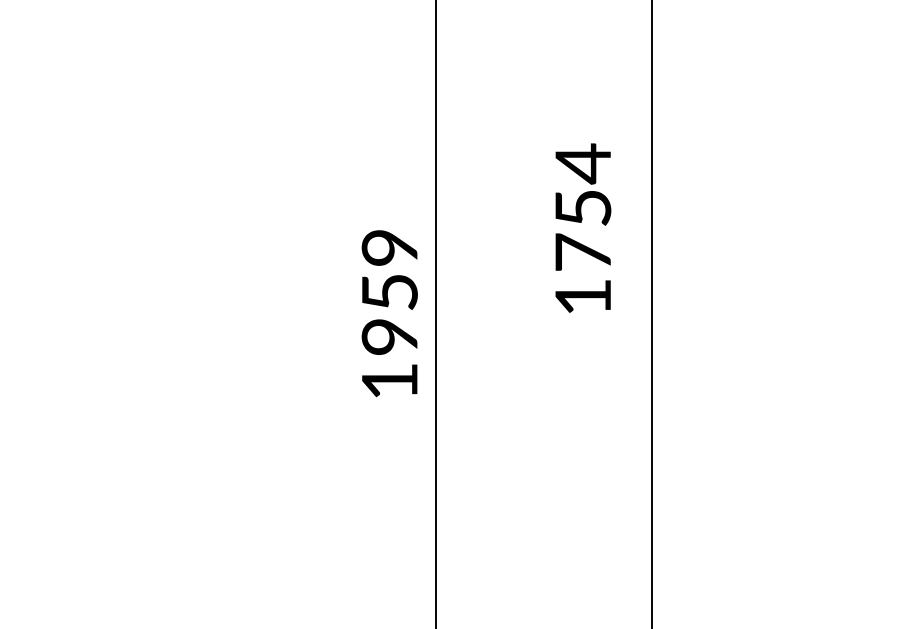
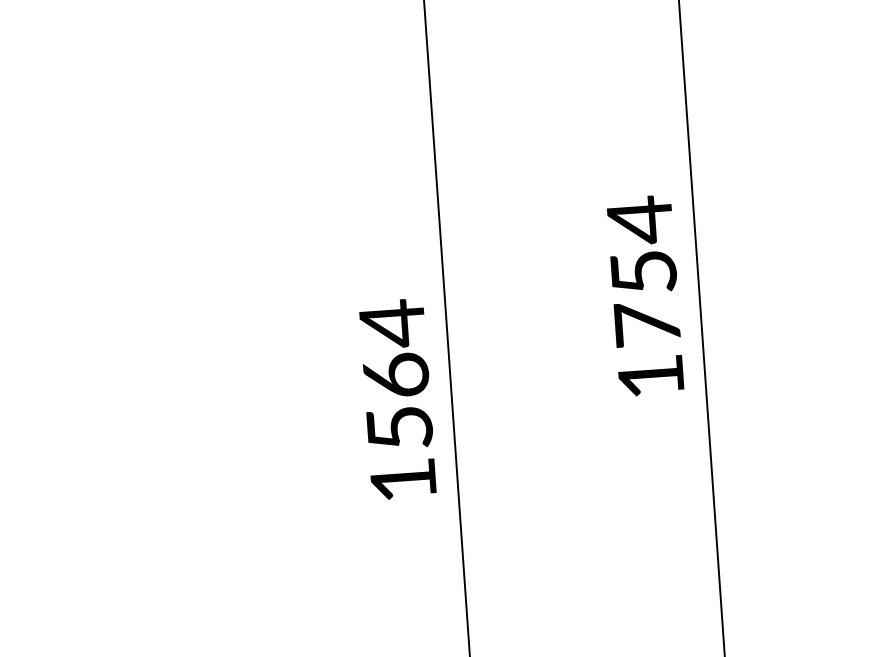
text: (583, 227) -> (645, 295), moved
text: (389, 290) -> (395, 373), 1959 -> 1564

